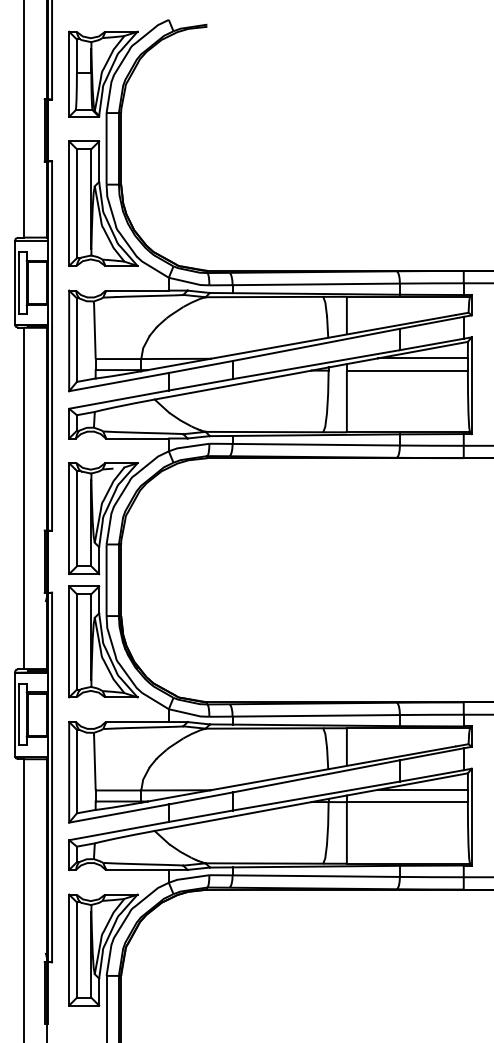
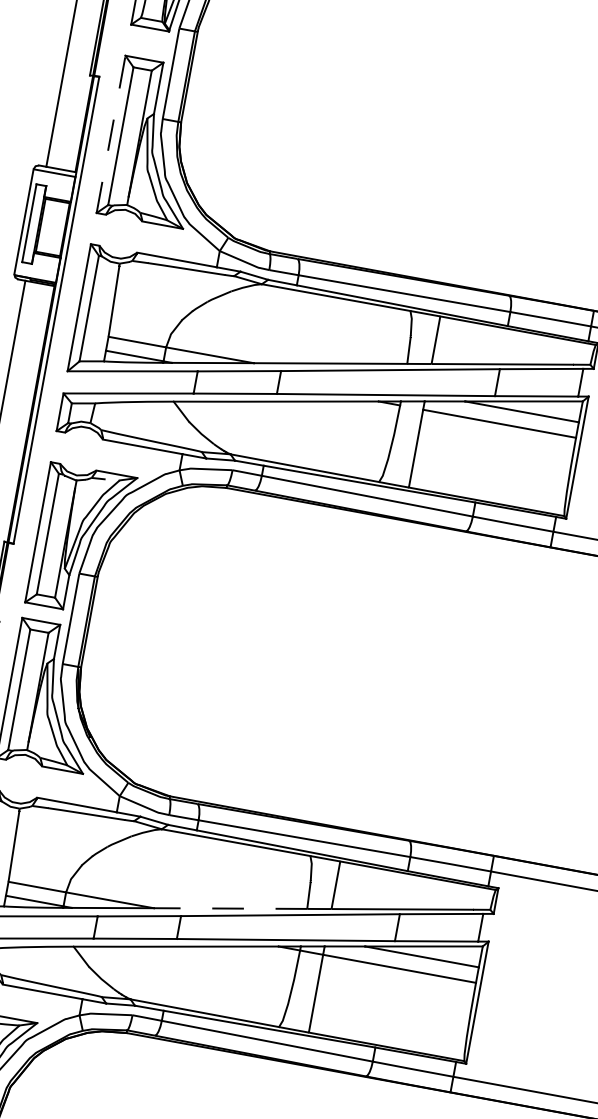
line: (69, 203) -> (111, 134), solid -> dashed
line: (269, 779) -> (230, 908), solid -> dashed

